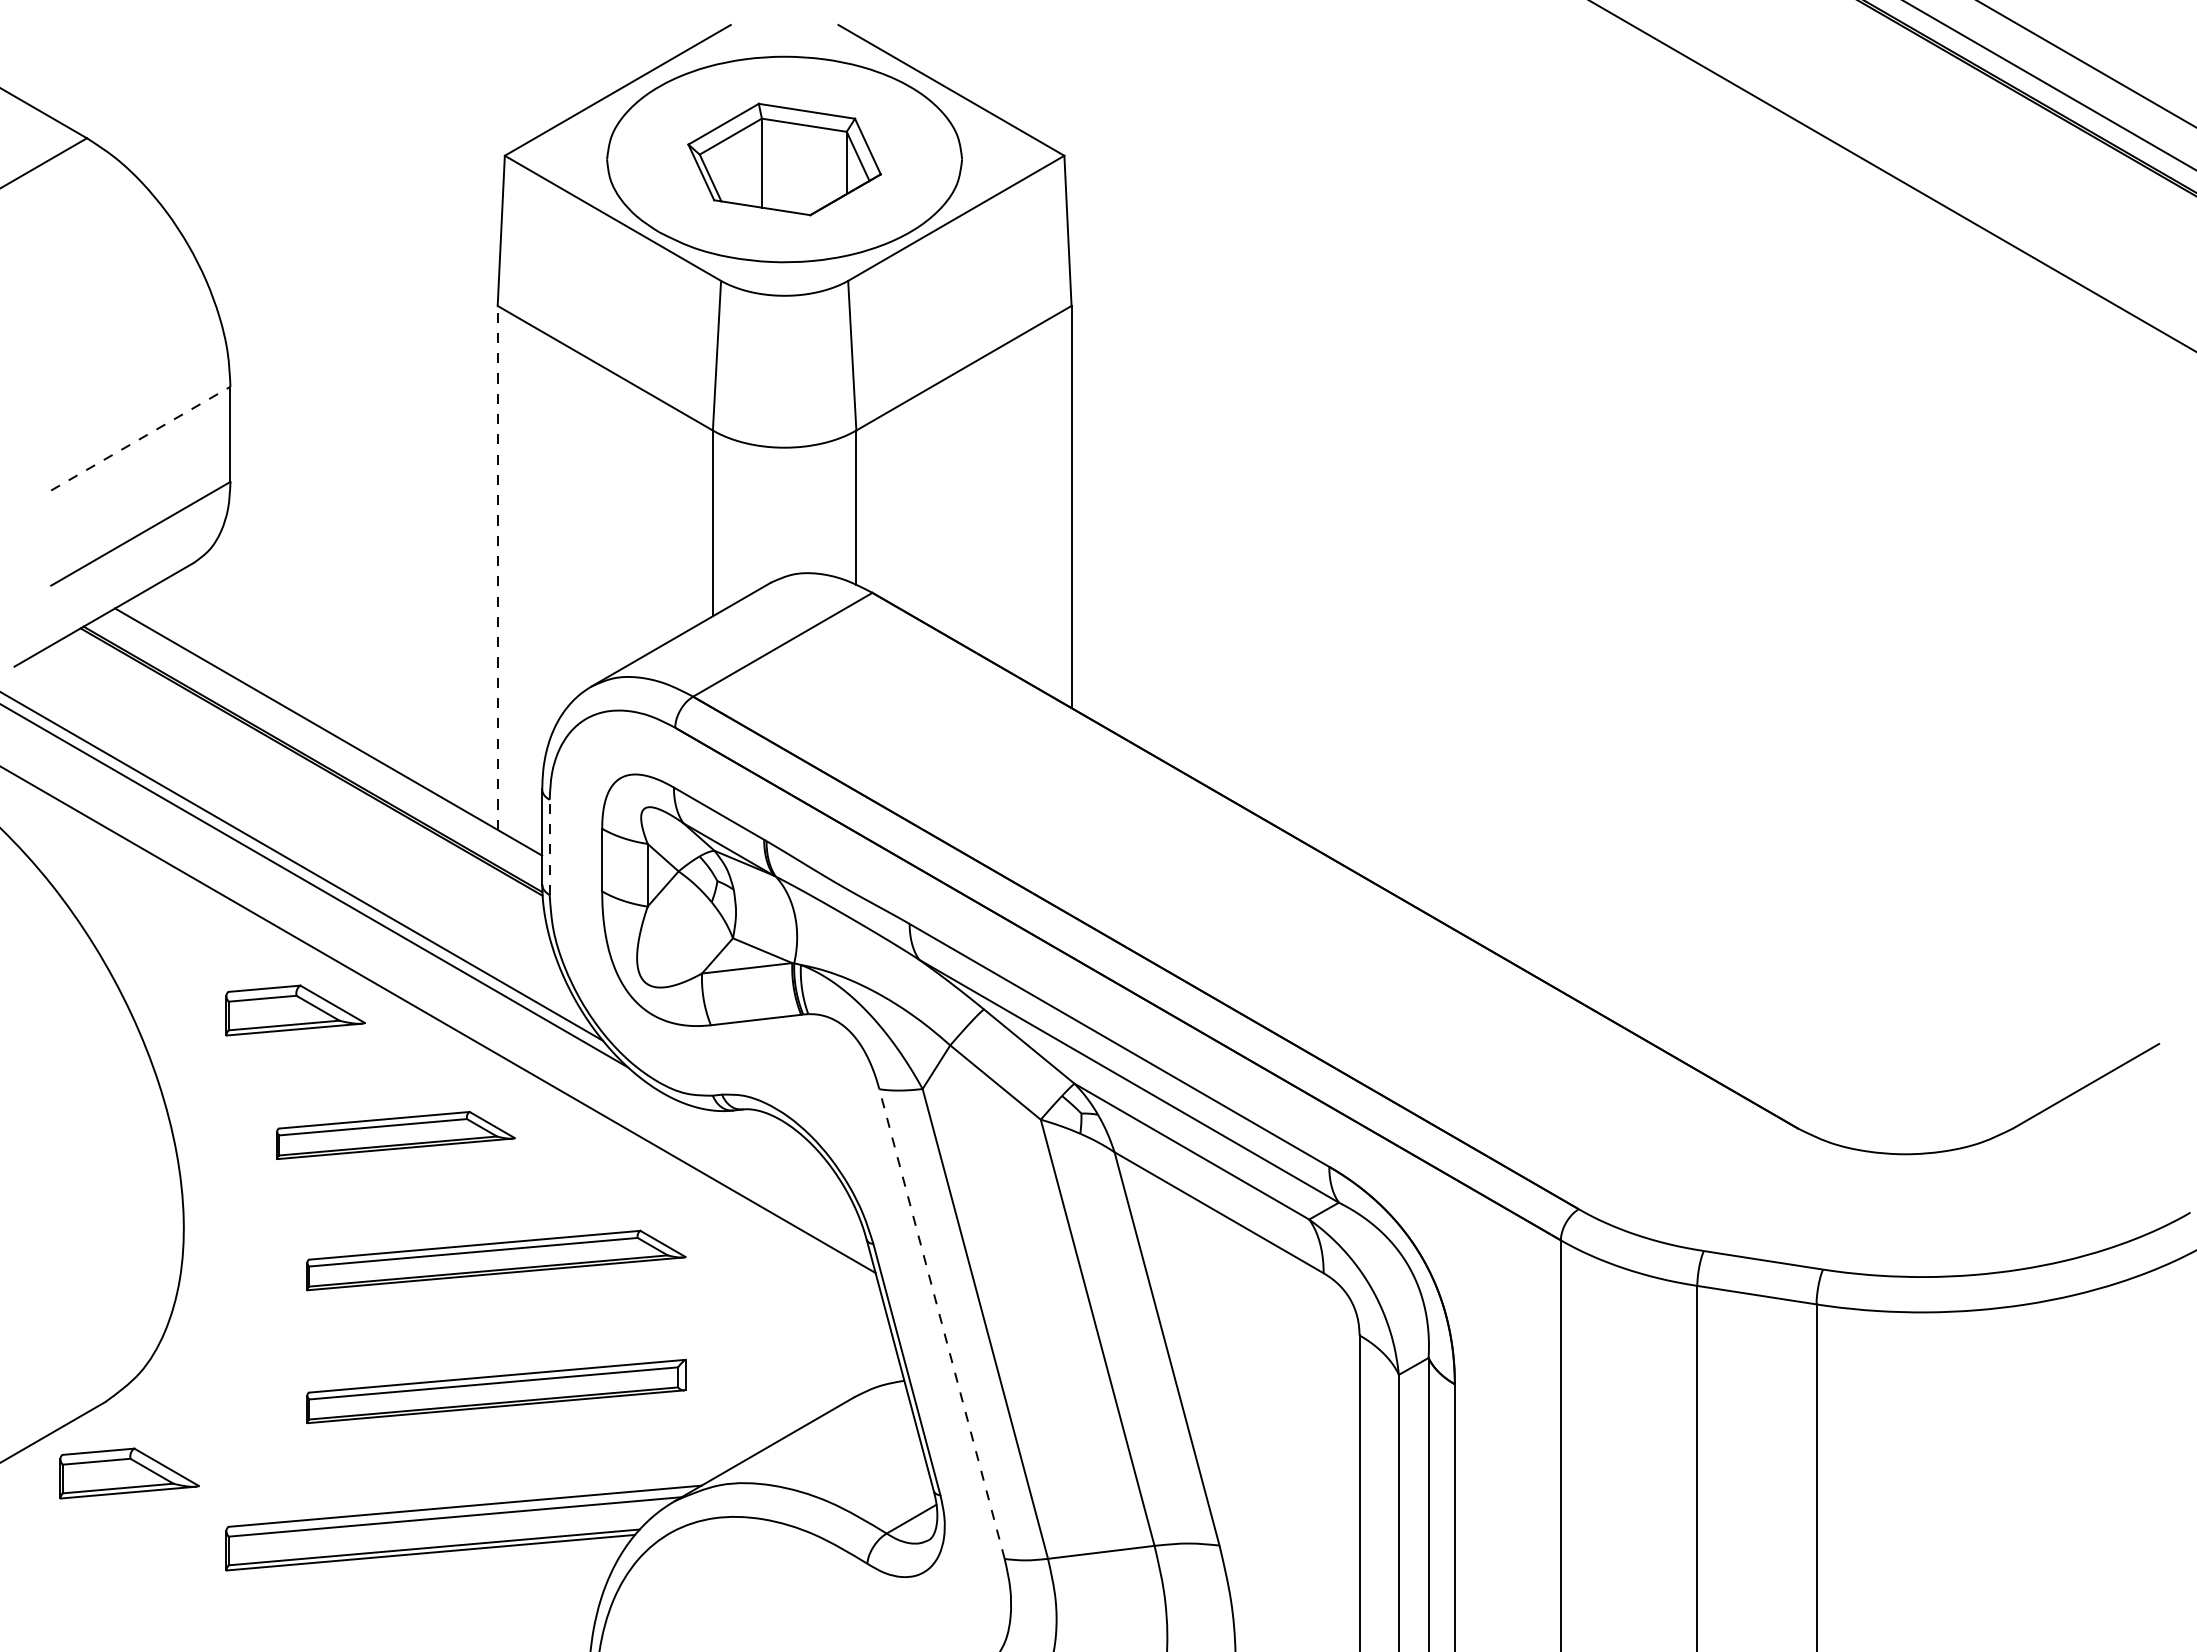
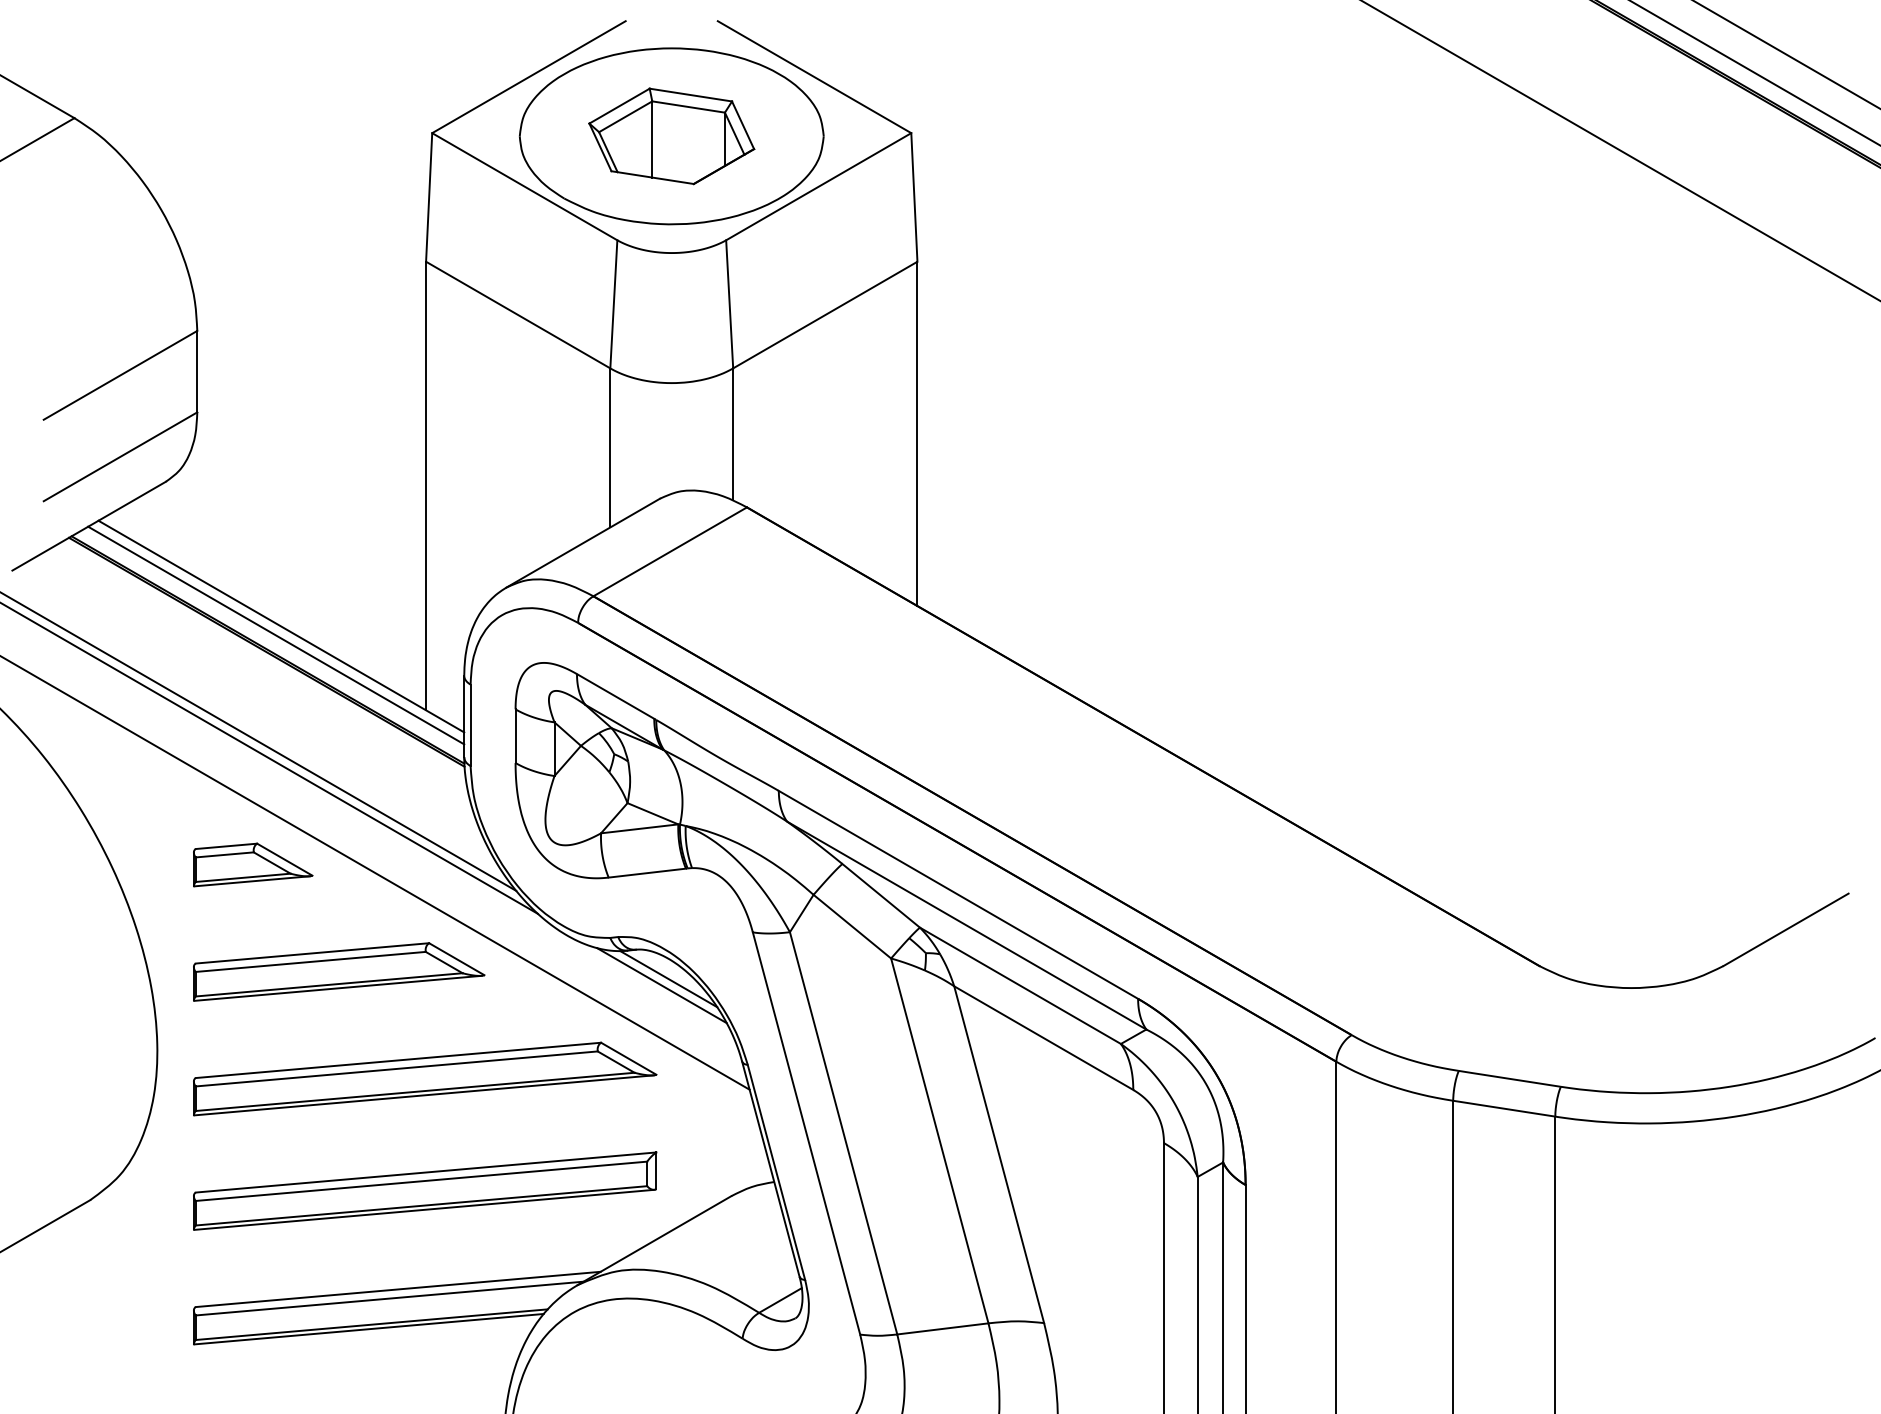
line: (140, 438) -> (120, 375), dashed -> solid
line: (497, 567) -> (425, 485), dashed -> solid
line: (322, 742) -> (276, 635), added
line: (549, 847) -> (470, 725), dashed -> solid
part: (395, 1135) -> (338, 971), size x1.43
line: (780, 1143) -> (668, 978), added
line: (772, 1151) -> (661, 985), added
part: (496, 1260) -> (425, 1079), size x1.43
line: (941, 1323) -> (806, 1132), dashed -> solid
part: (496, 1391) -> (425, 1191), size x1.43
part: (129, 1473) -> (110, 1261), removed

